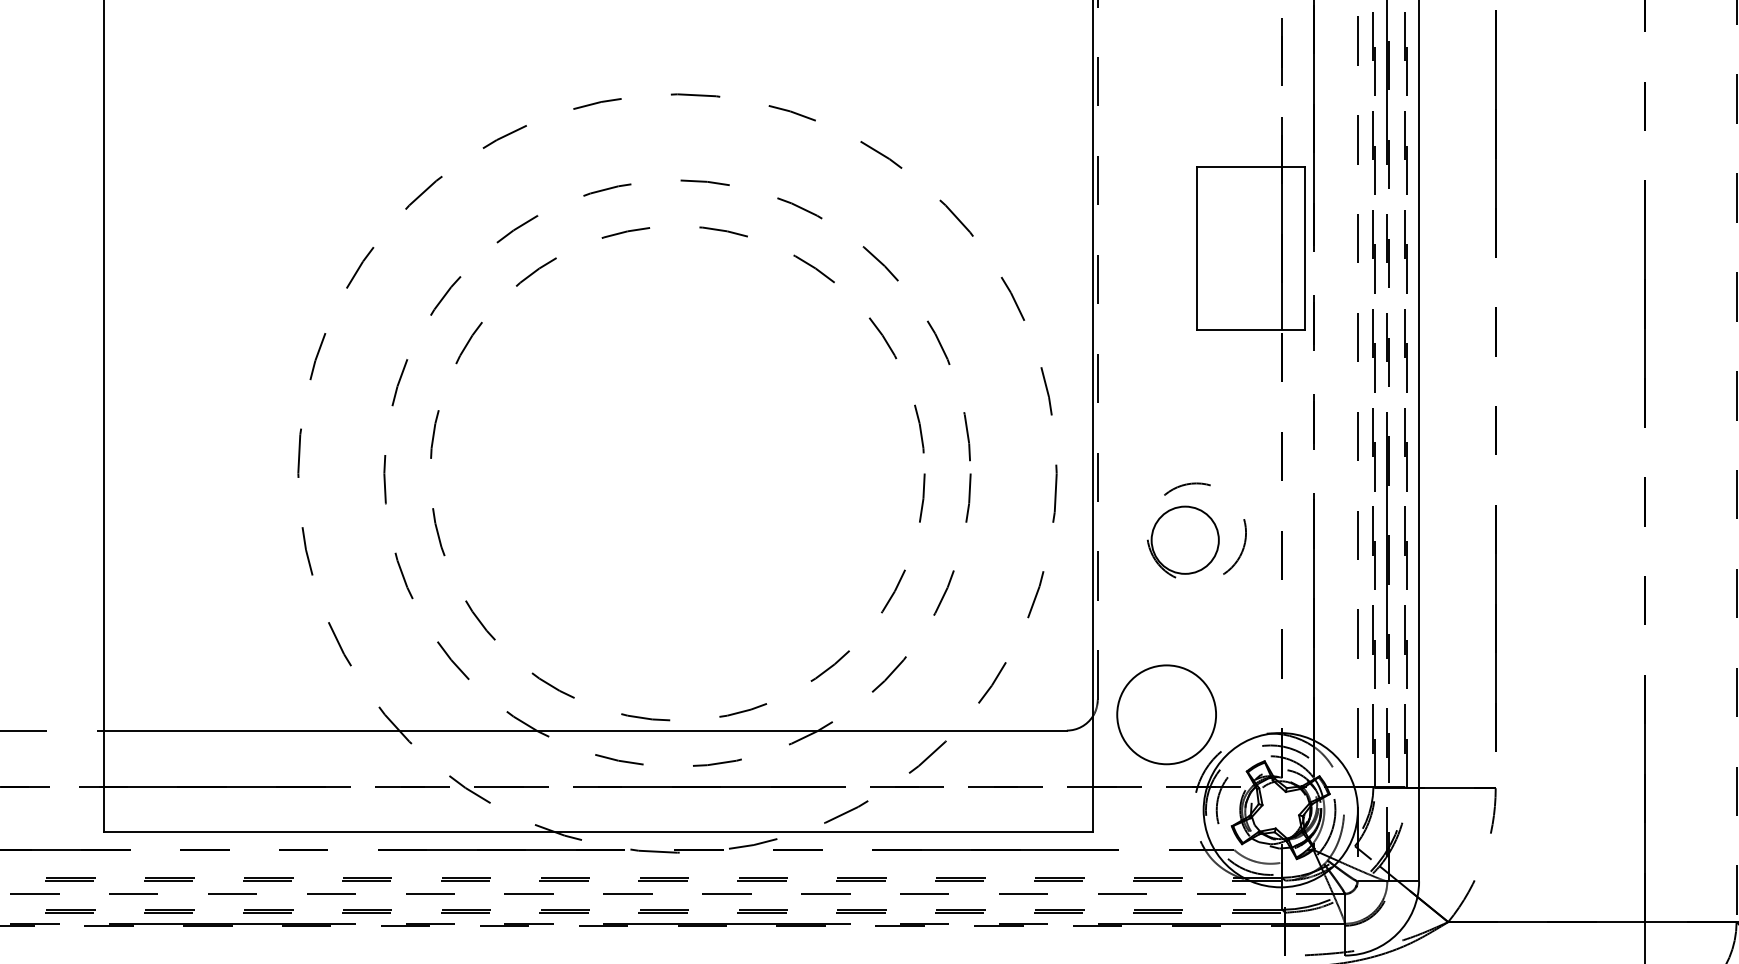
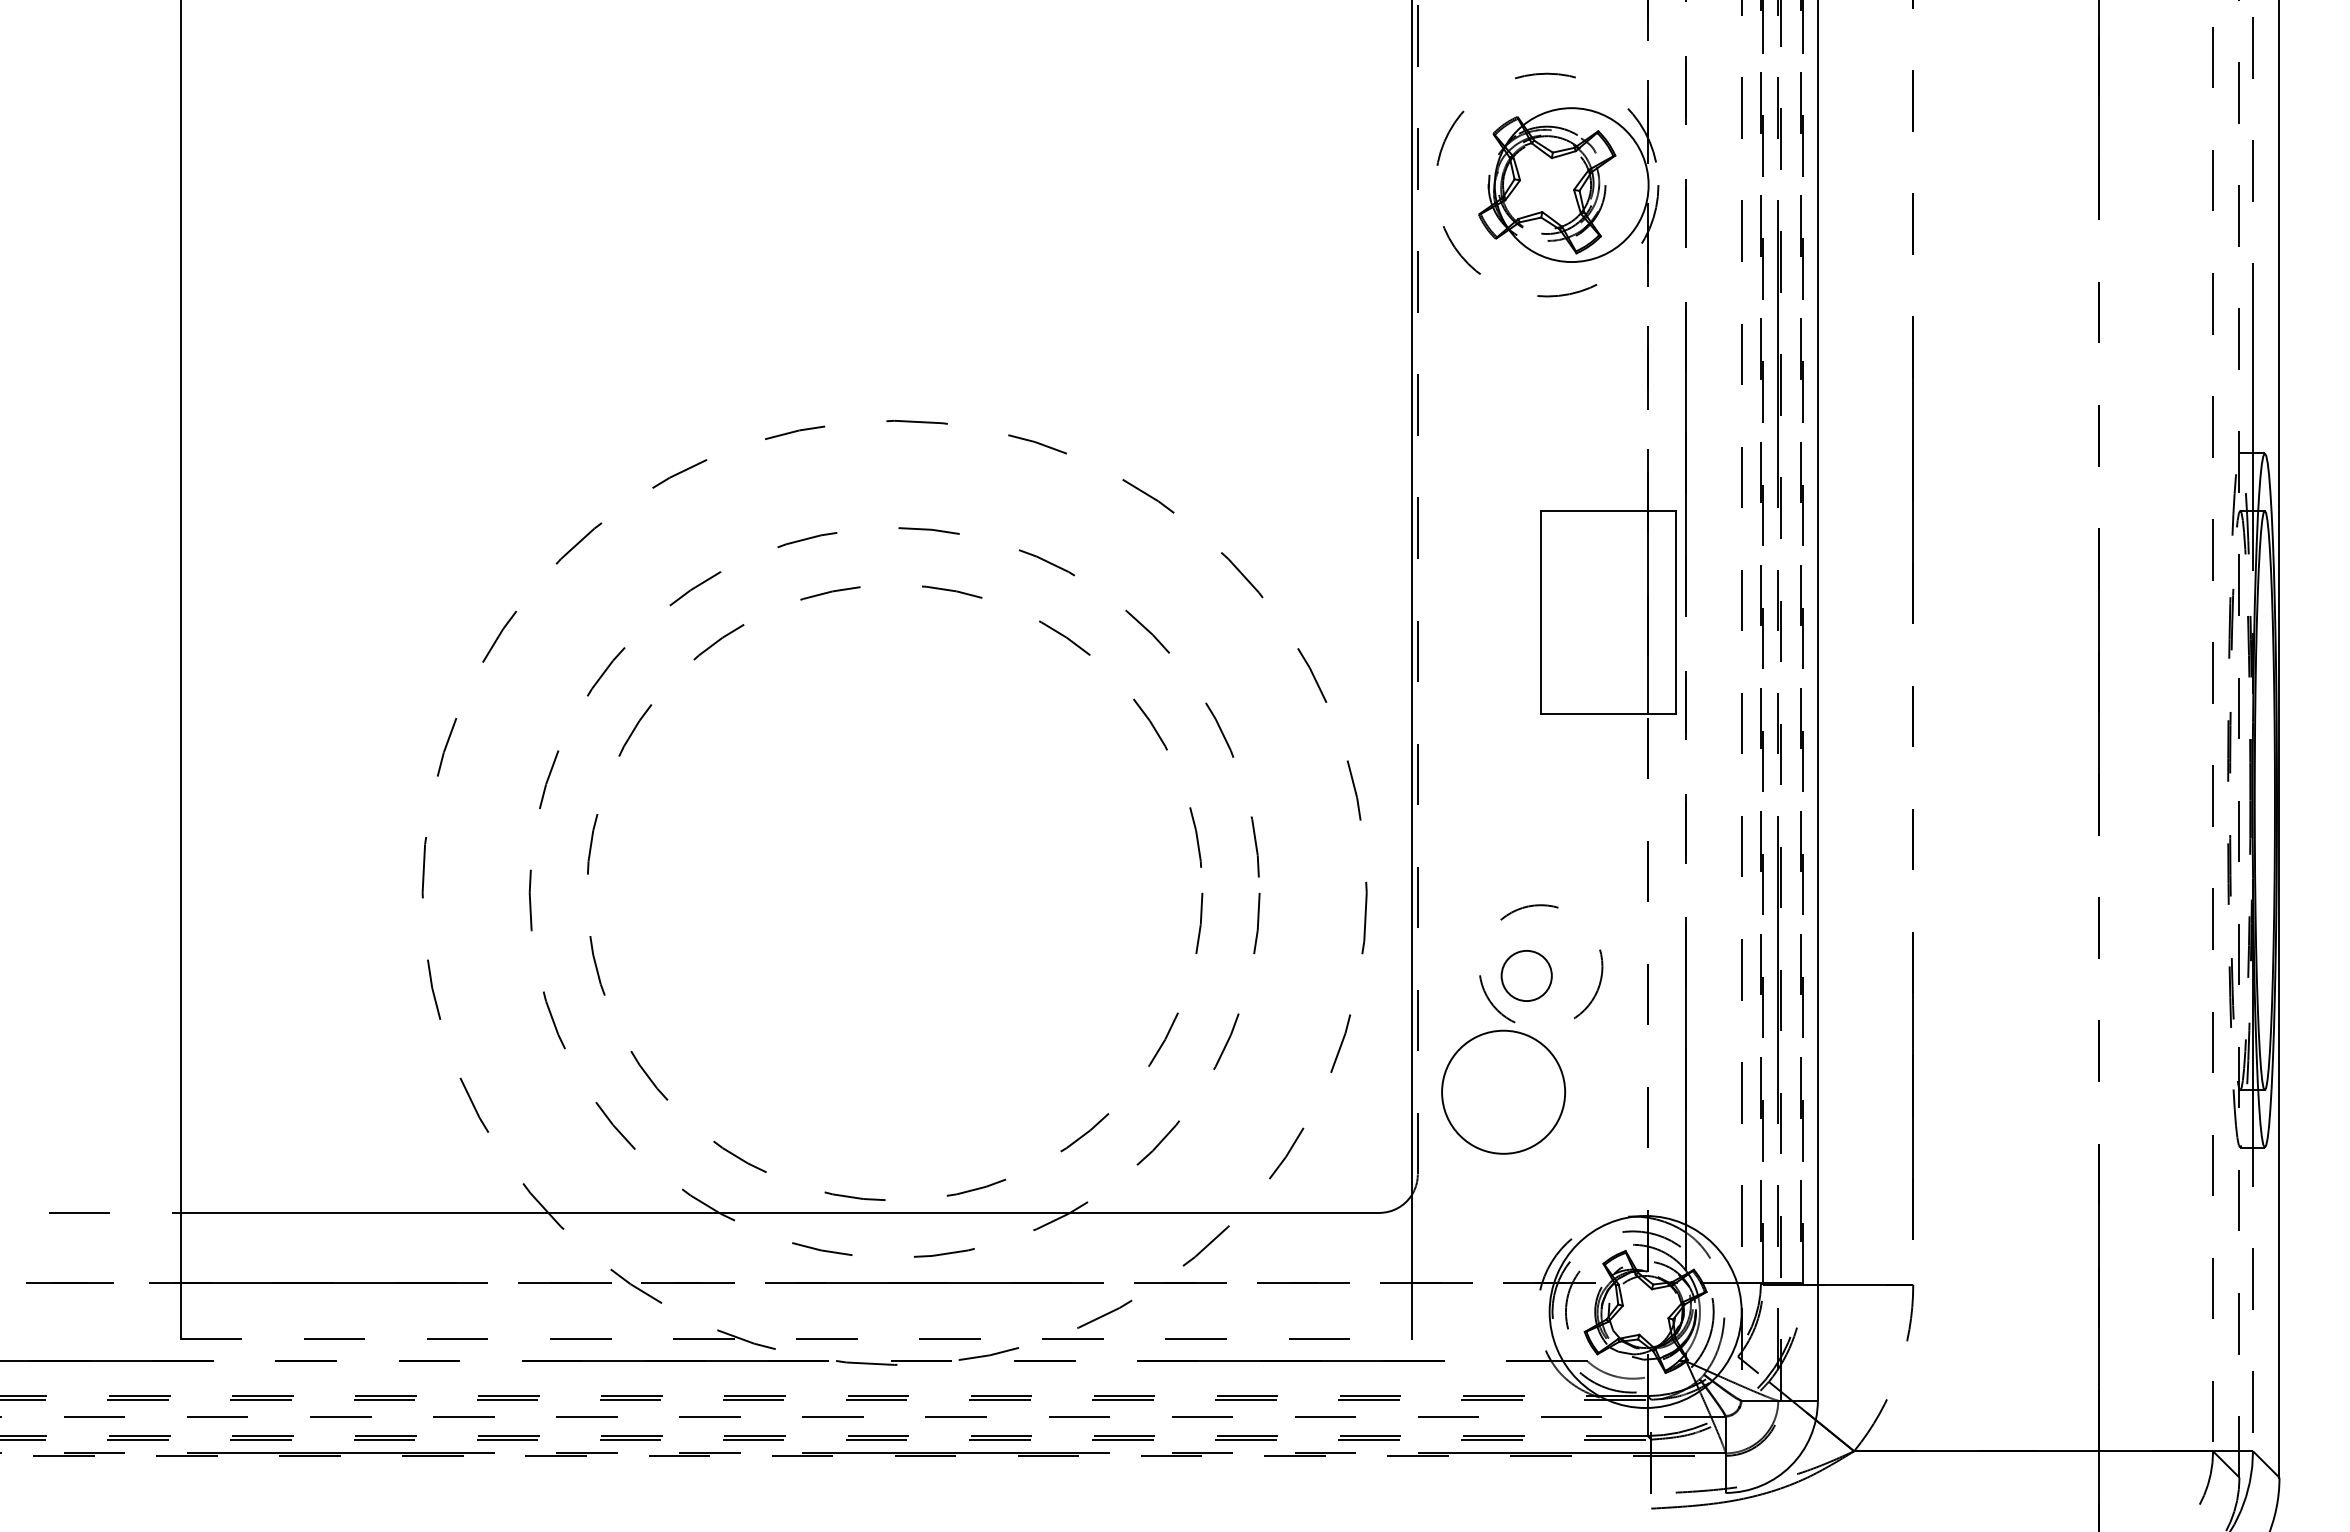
circle: (1185, 539) -> (1526, 975), size x0.6
circle: (1166, 714) -> (1503, 1091), moved
line: (598, 832) -> (796, 1339), solid -> dashed

